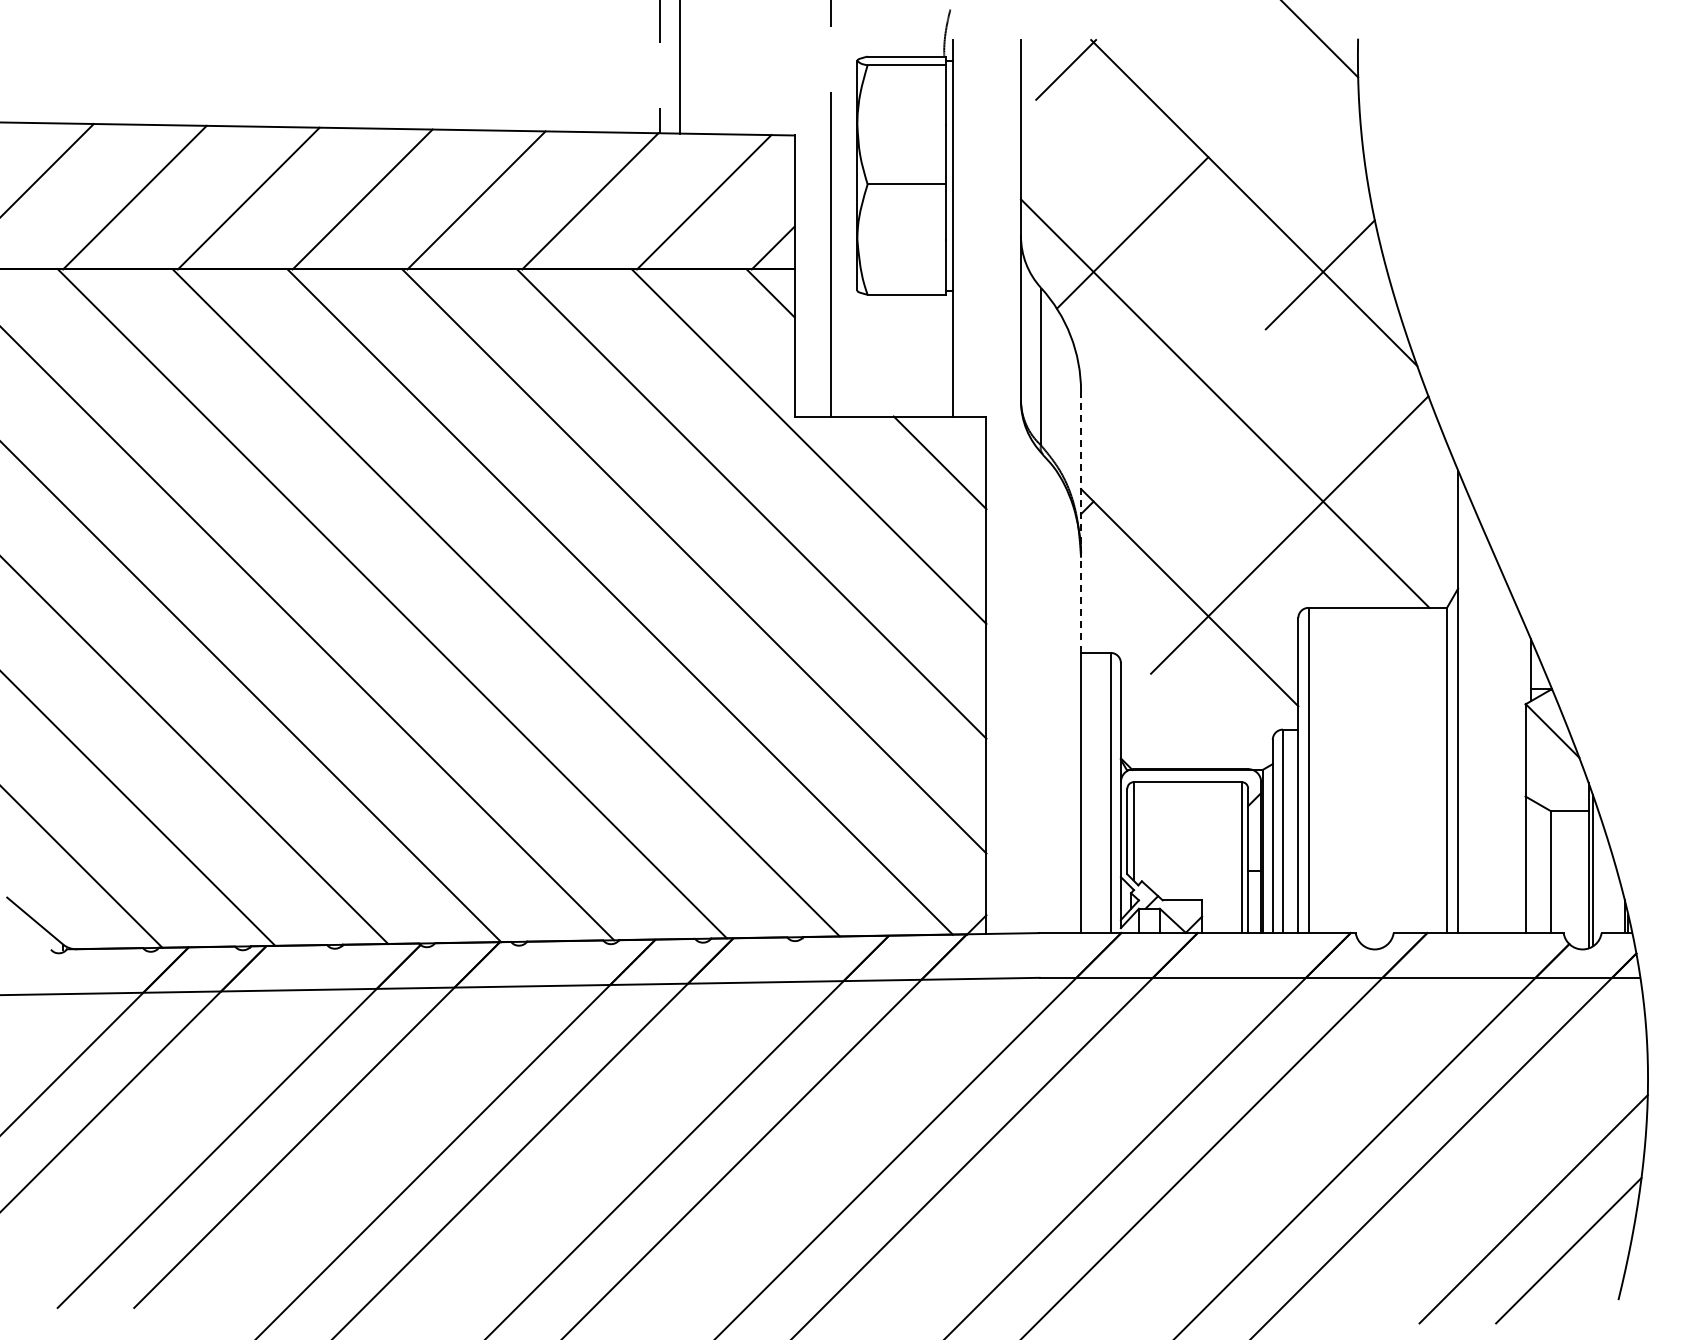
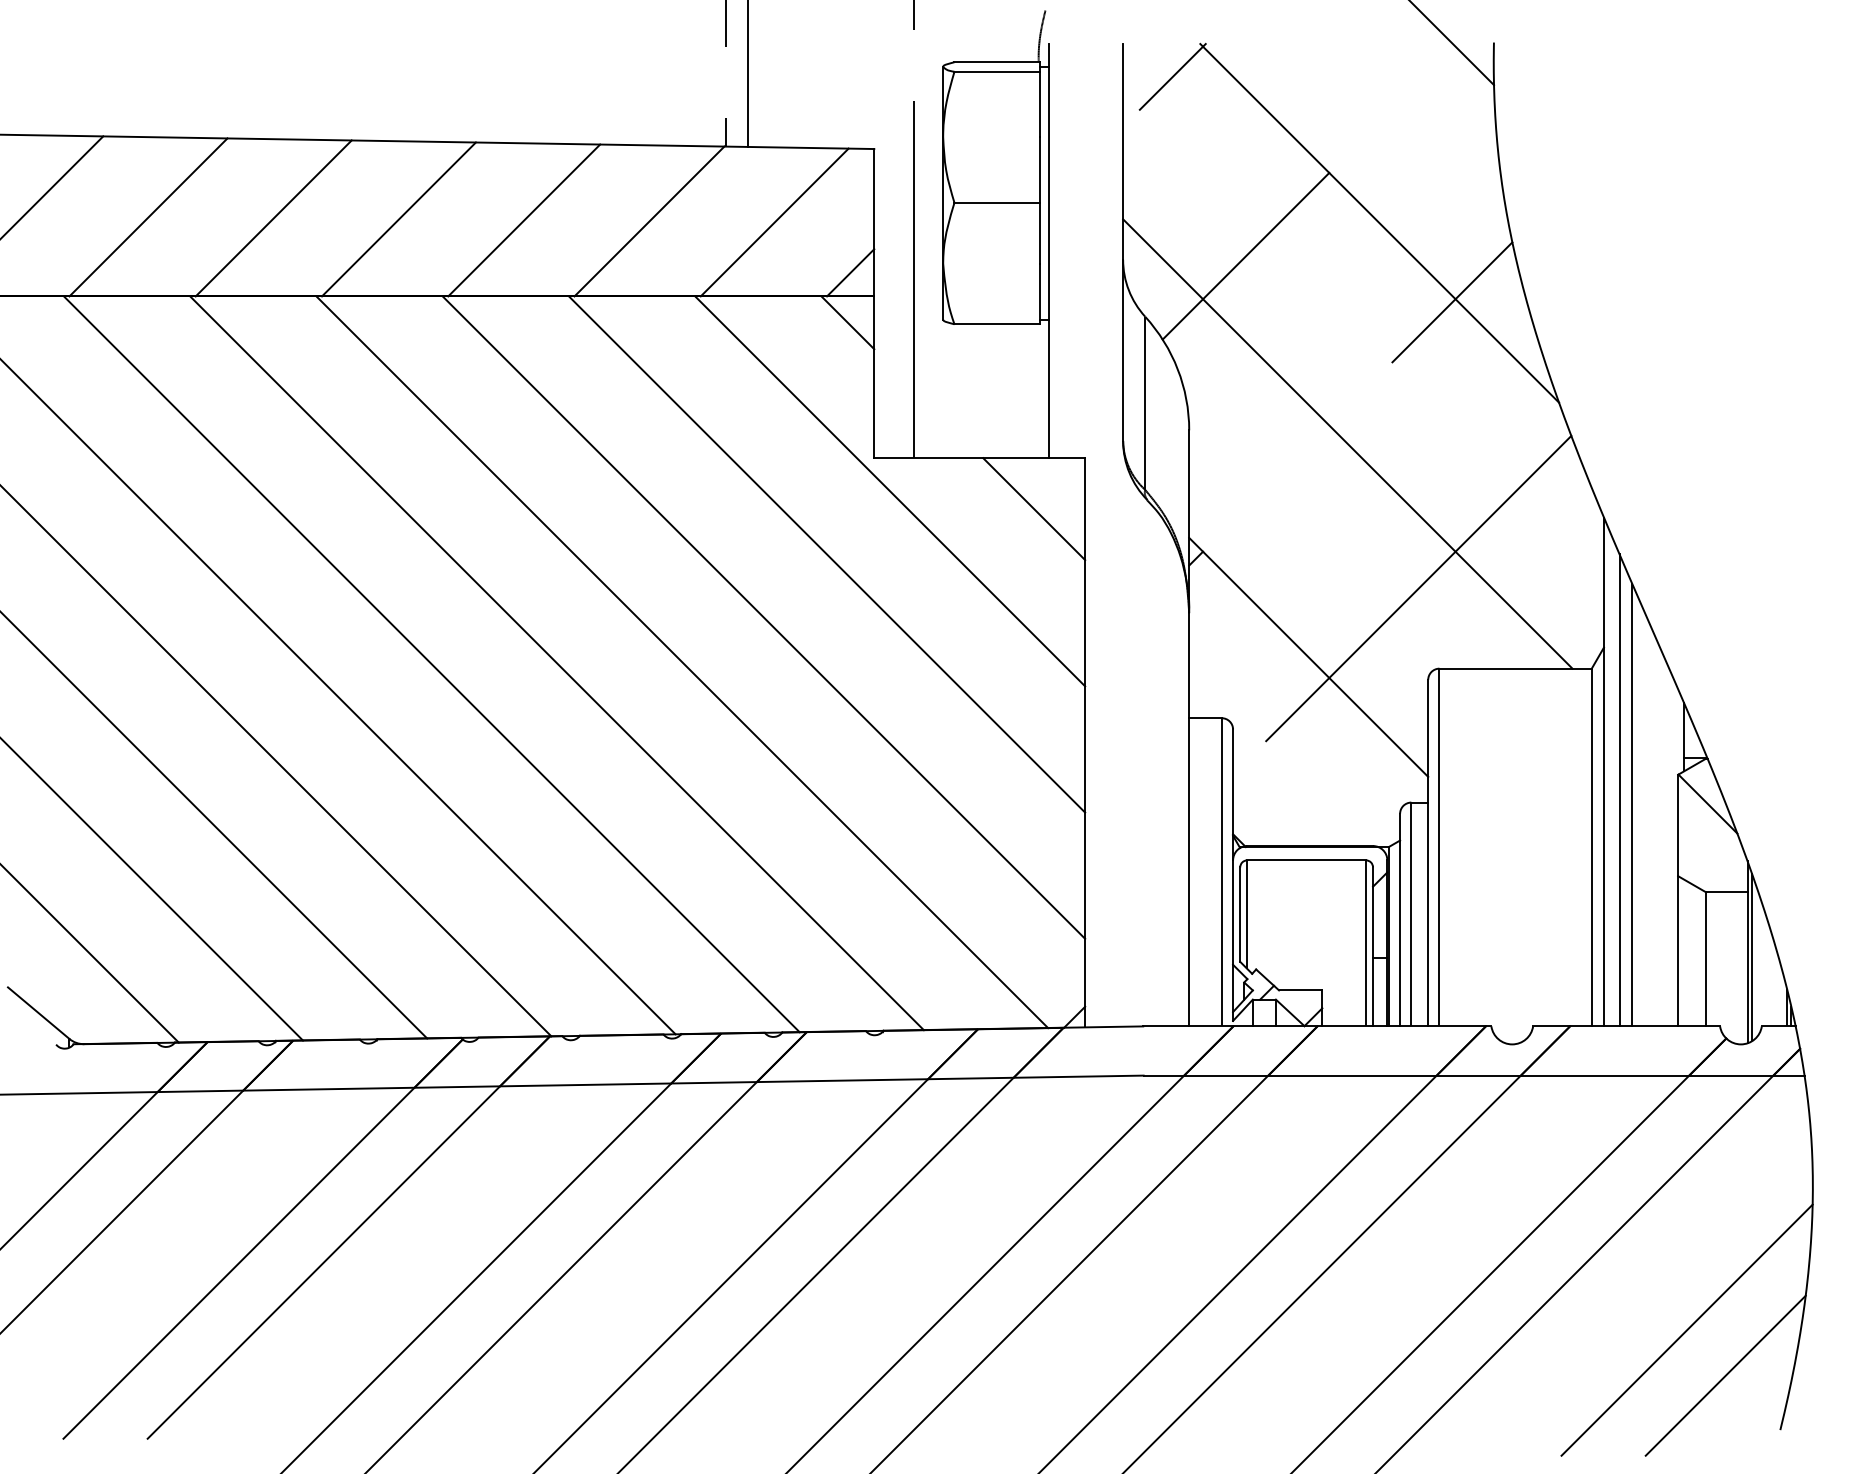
line: (1081, 522) -> (1189, 574), dashed -> solid
line: (1472, 718) -> (1619, 790), added
line: (1484, 732) -> (1633, 805), added

